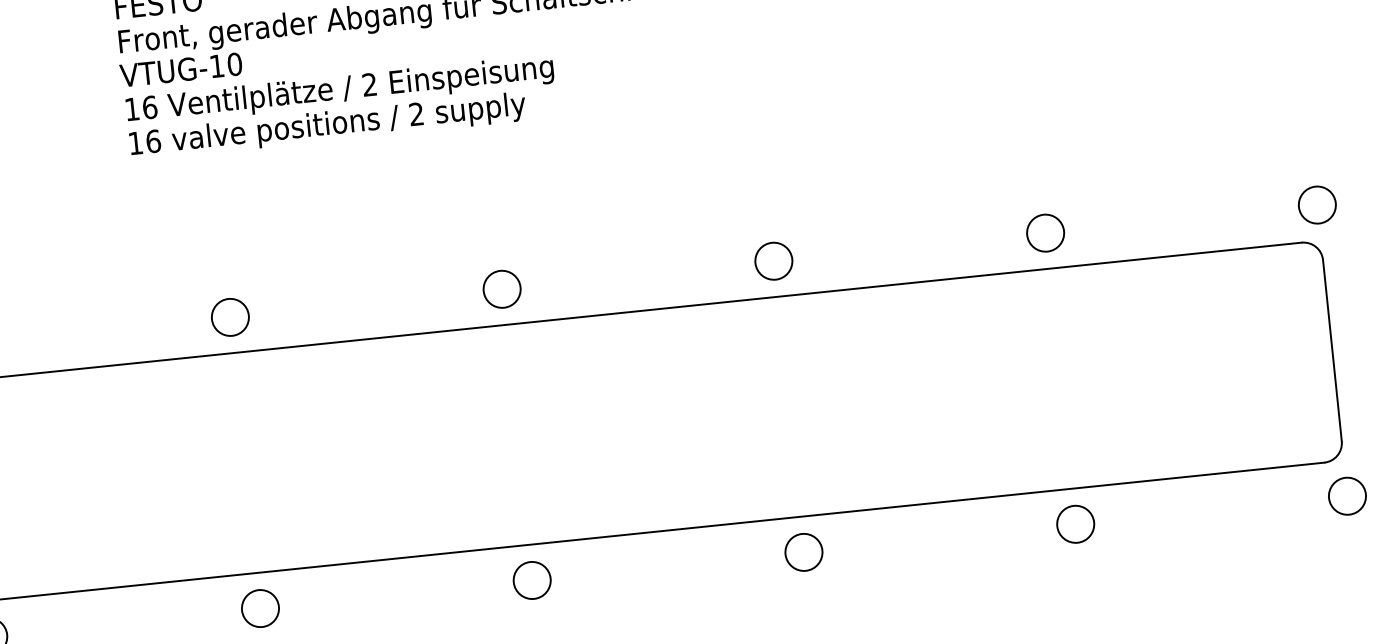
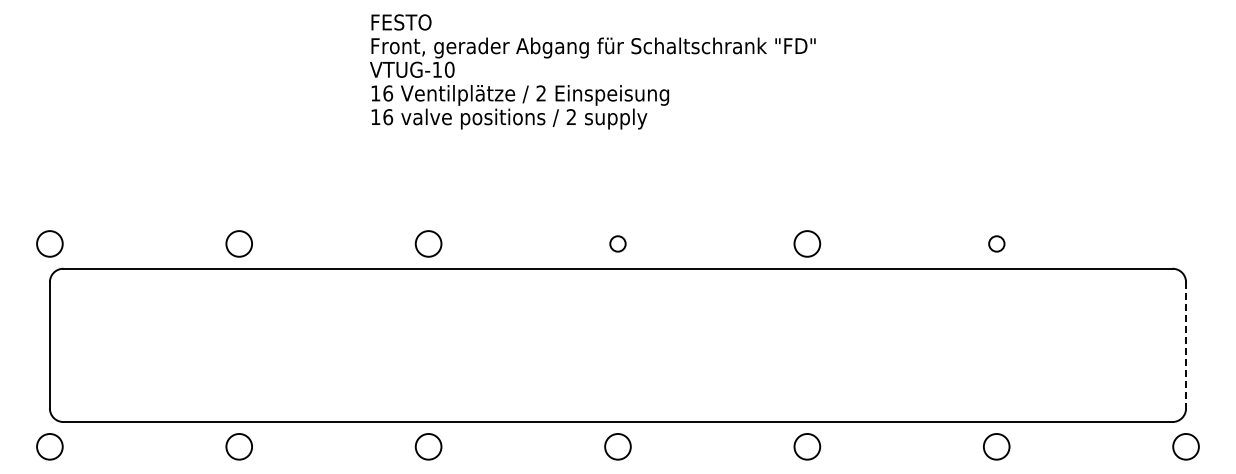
circle: (1316, 204) -> (1185, 243), removed
circle: (1045, 232) -> (996, 243), size x0.6
circle: (501, 288) -> (617, 243), size x0.6
line: (1333, 350) -> (1186, 345), solid -> dashed

